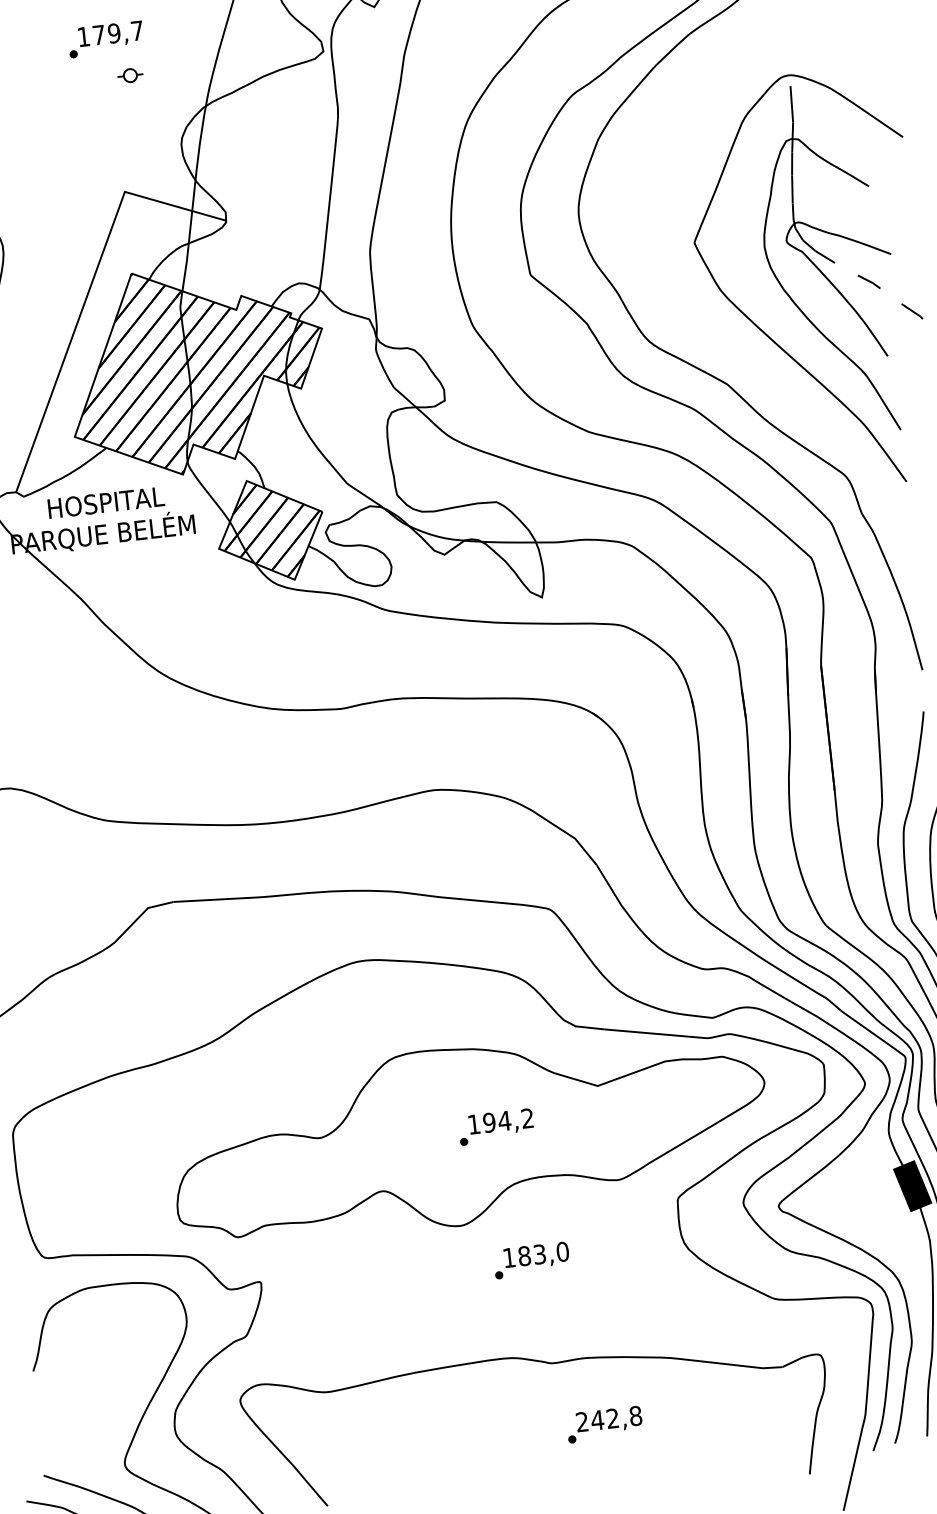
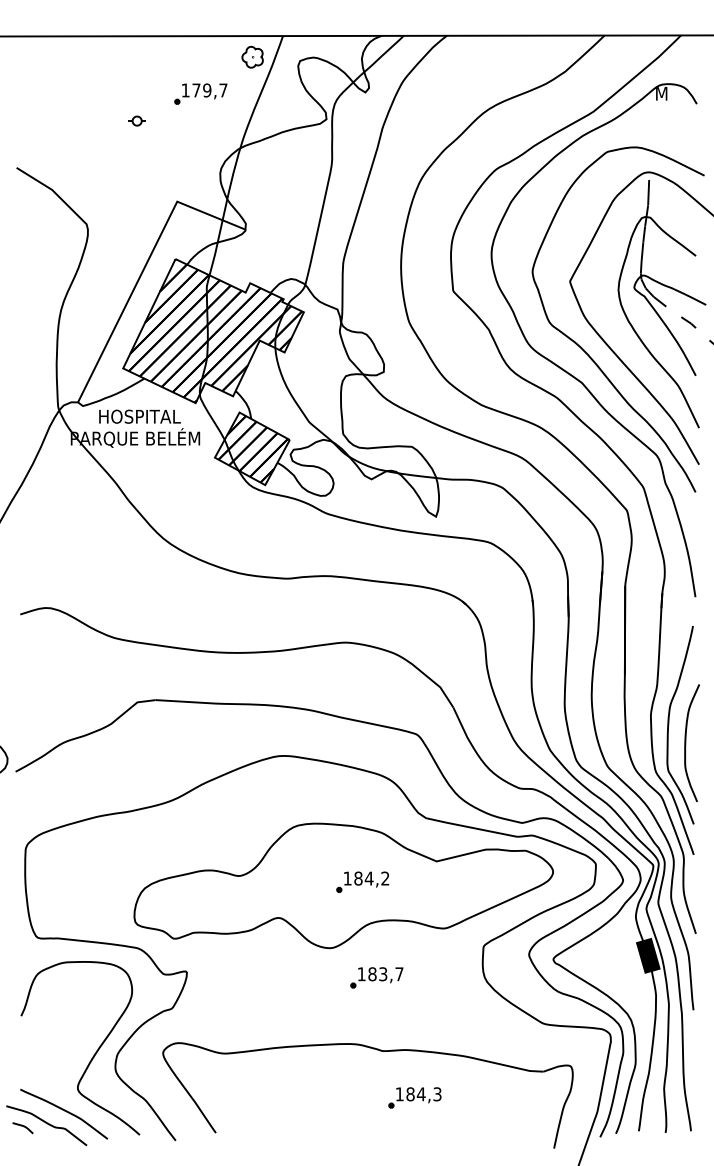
part: (105, 38) -> (200, 93), moved
part: (129, 74) -> (136, 120), moved
curve: (727, 337) -> (585, 350), added
text: (489, 1122) -> (358, 878), 194,2 -> 184,2
text: (562, 1252) -> (399, 974), 183,0 -> 183,7
text: (608, 1419) -> (418, 1094), 242,8 -> 184,3

